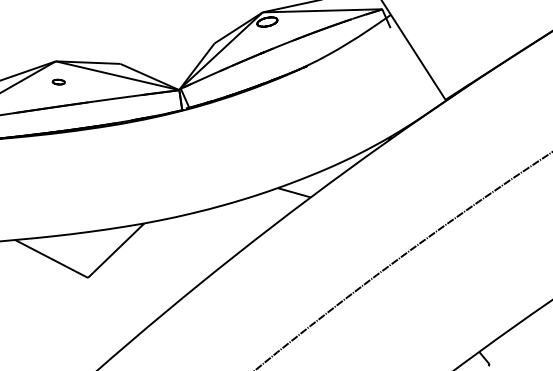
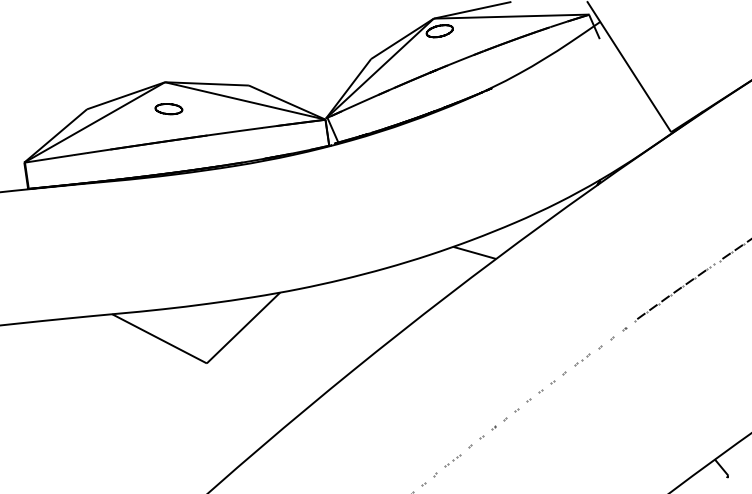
part: (58, 82) -> (168, 109), size x1.67

